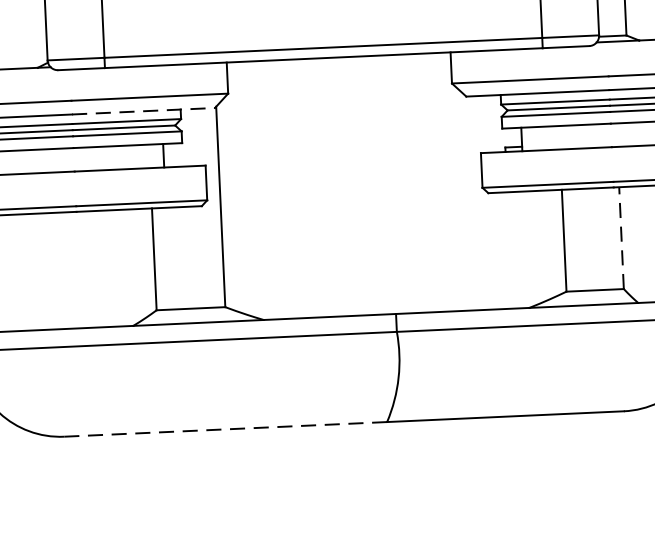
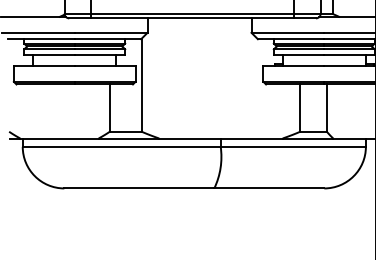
line: (144, 111) -> (108, 39), dashed -> solid
line: (620, 239) -> (326, 108), dashed -> solid
line: (226, 429) -> (139, 188), dashed -> solid

